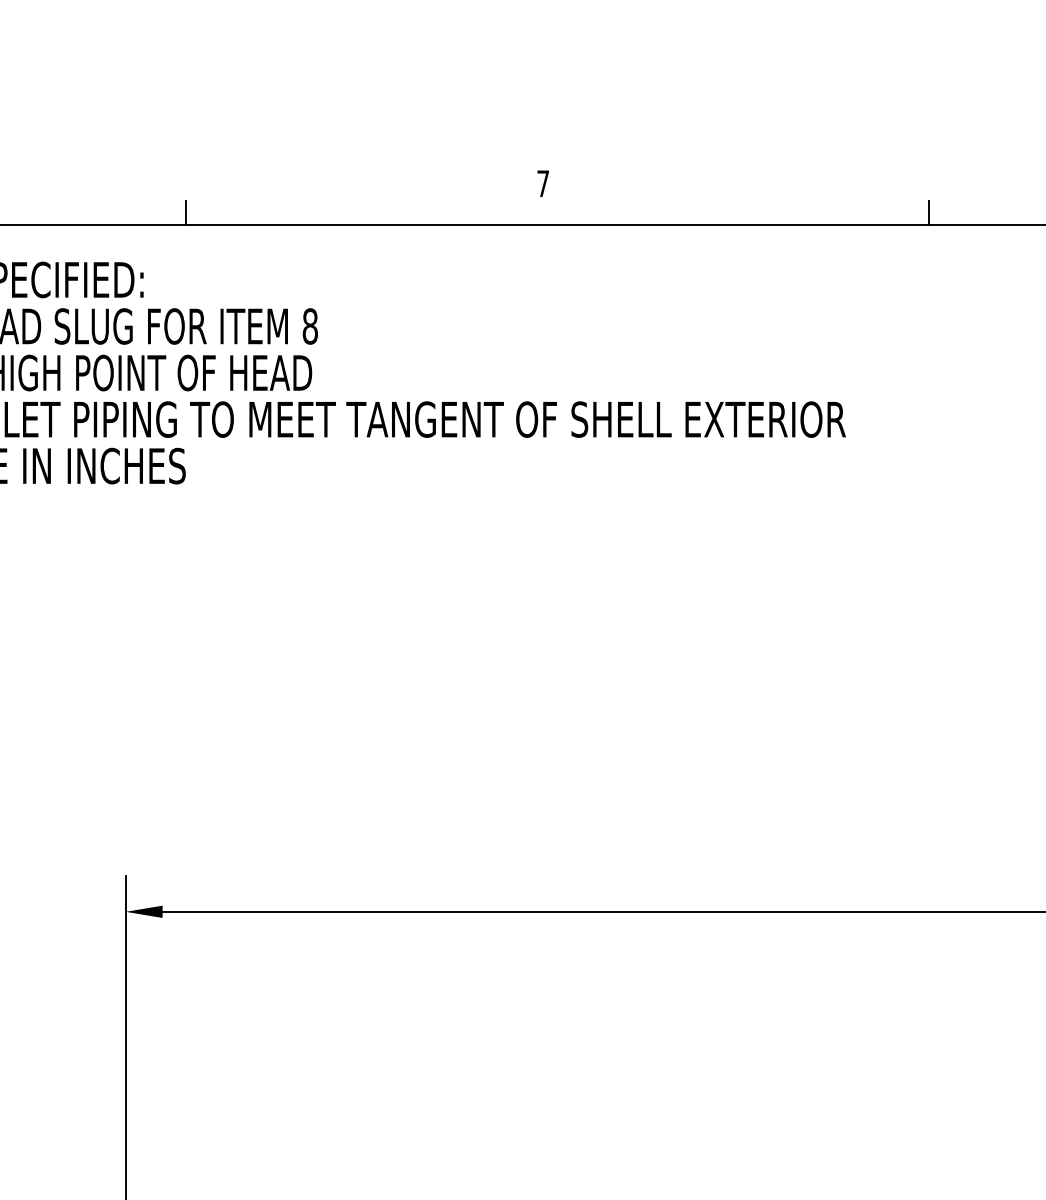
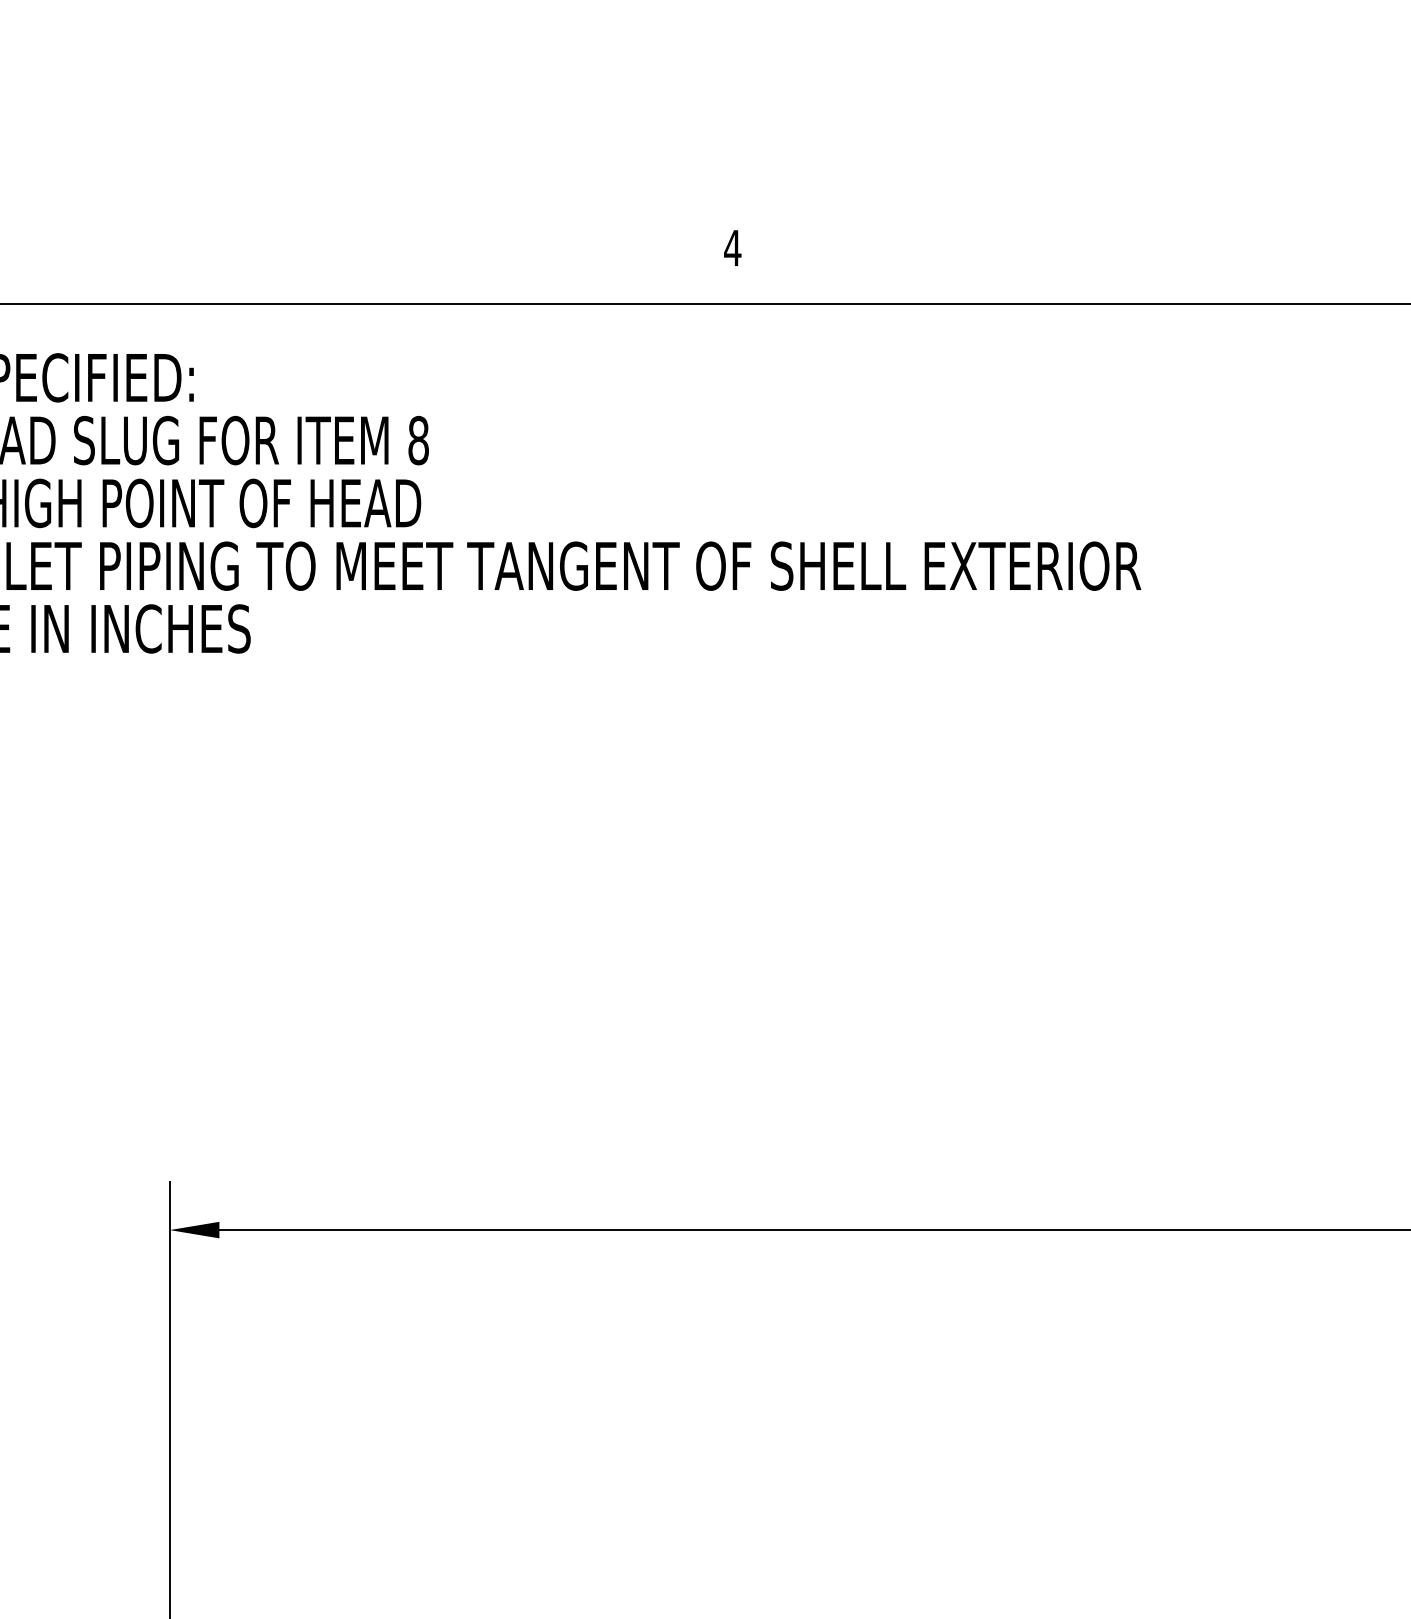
text: (543, 183) -> (732, 247), 7 -> 4
line: (185, 212) -> (250, 287), removed
line: (929, 212) -> (1253, 287), removed

